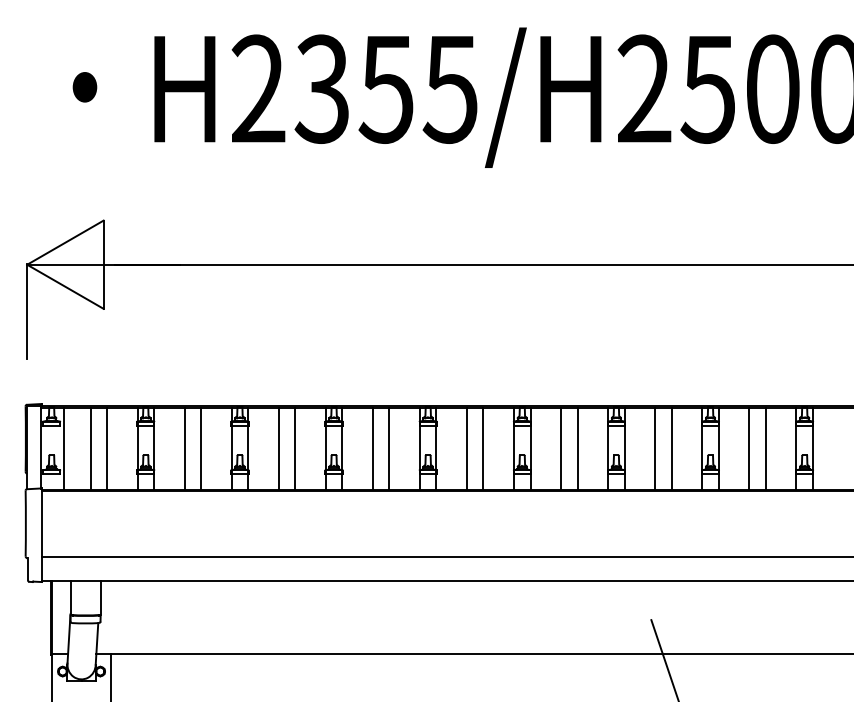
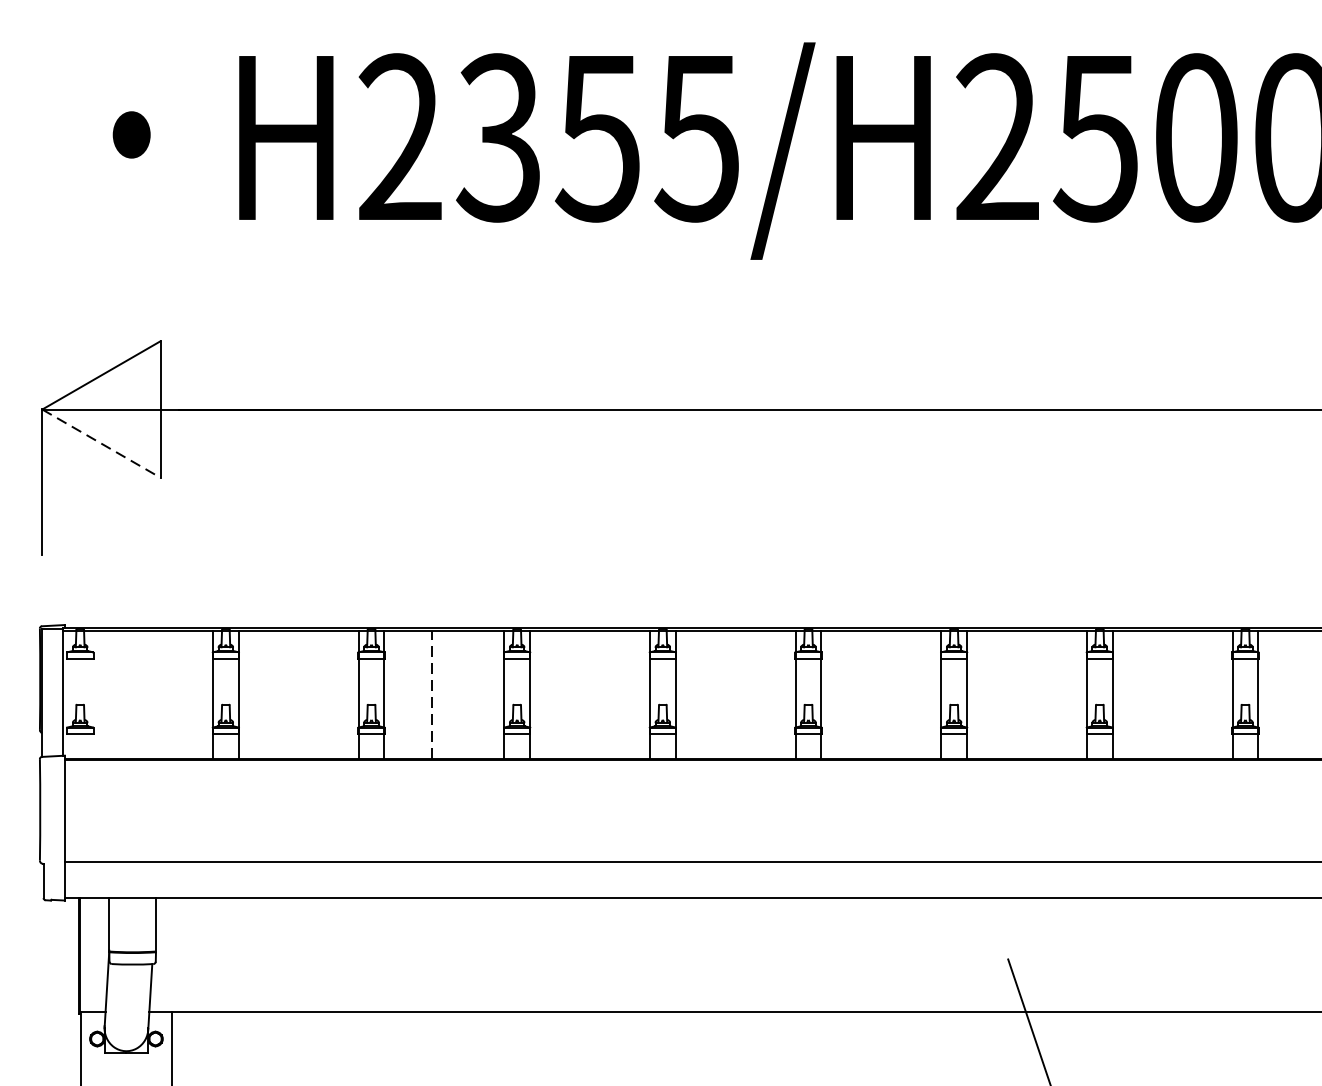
line: (65, 287) -> (101, 444), solid -> dashed
line: (64, 448) -> (100, 693), removed
line: (90, 448) -> (140, 693), removed
line: (106, 448) -> (165, 693), removed
line: (184, 448) -> (285, 693), removed
line: (201, 448) -> (312, 693), removed
line: (278, 448) -> (431, 693), solid -> dashed
line: (295, 448) -> (457, 693), removed
line: (372, 448) -> (576, 693), removed
line: (389, 448) -> (602, 693), removed
line: (466, 448) -> (722, 693), removed
line: (483, 448) -> (748, 693), removed
line: (561, 448) -> (869, 693), removed
line: (577, 448) -> (893, 693), removed
line: (655, 448) -> (1014, 693), removed
line: (671, 448) -> (1039, 693), removed
line: (749, 448) -> (1160, 693), removed
line: (765, 448) -> (1184, 693), removed

